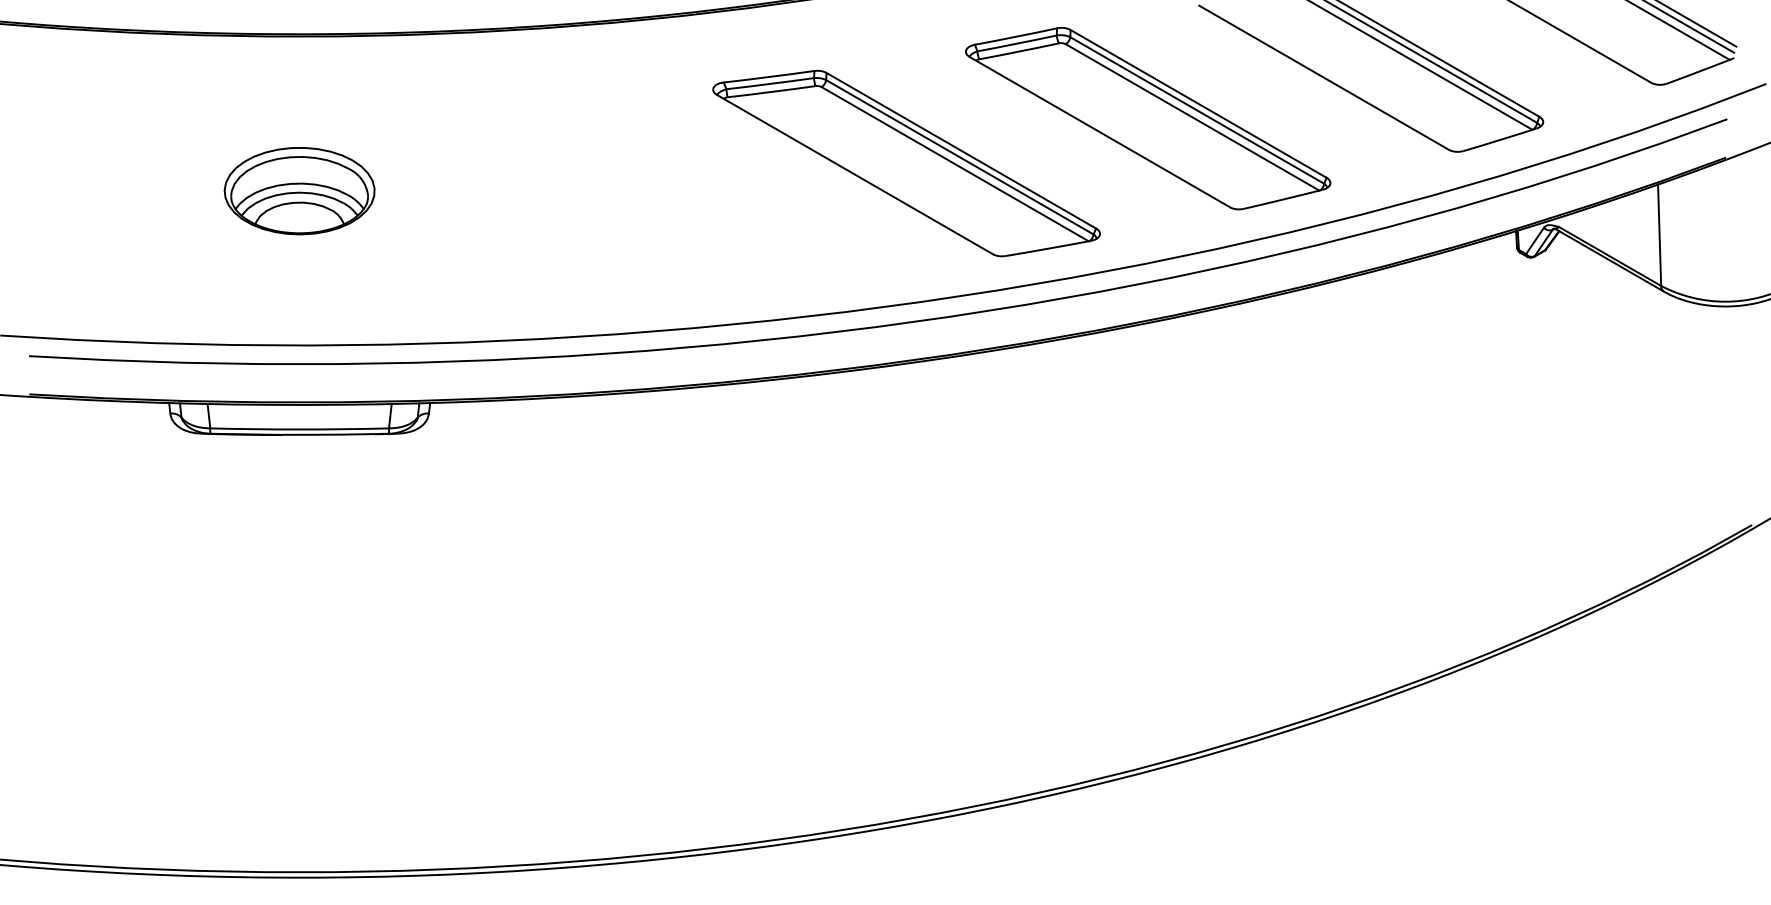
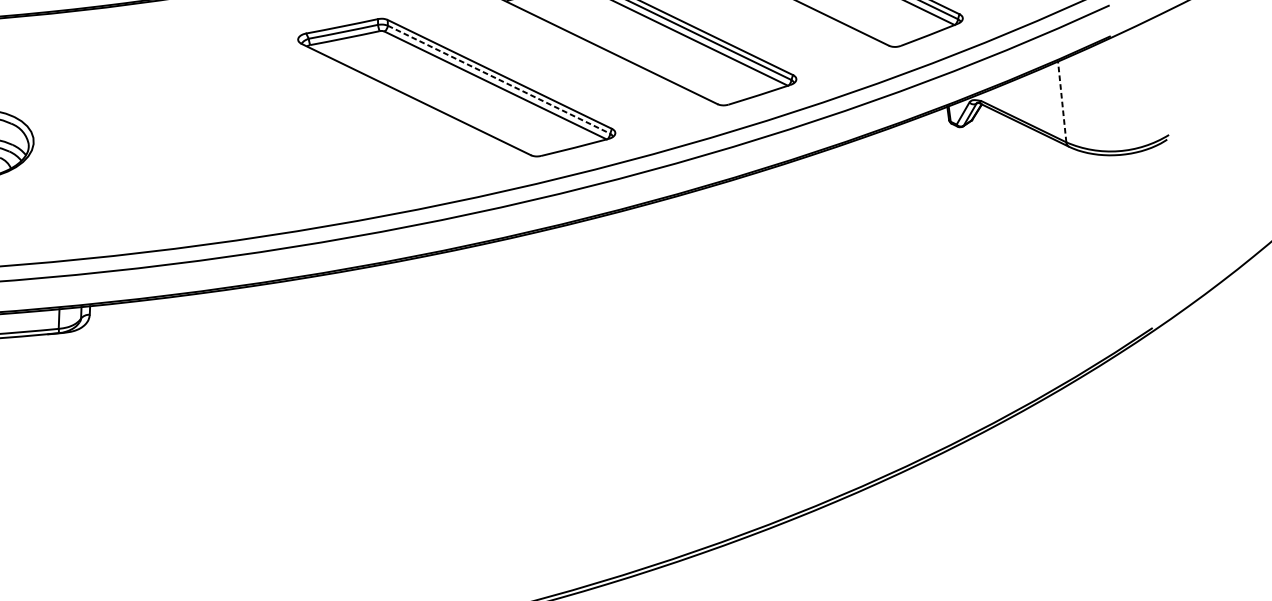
line: (960, 157) -> (499, 79), solid -> dashed
line: (1659, 235) -> (1062, 102), solid -> dashed

